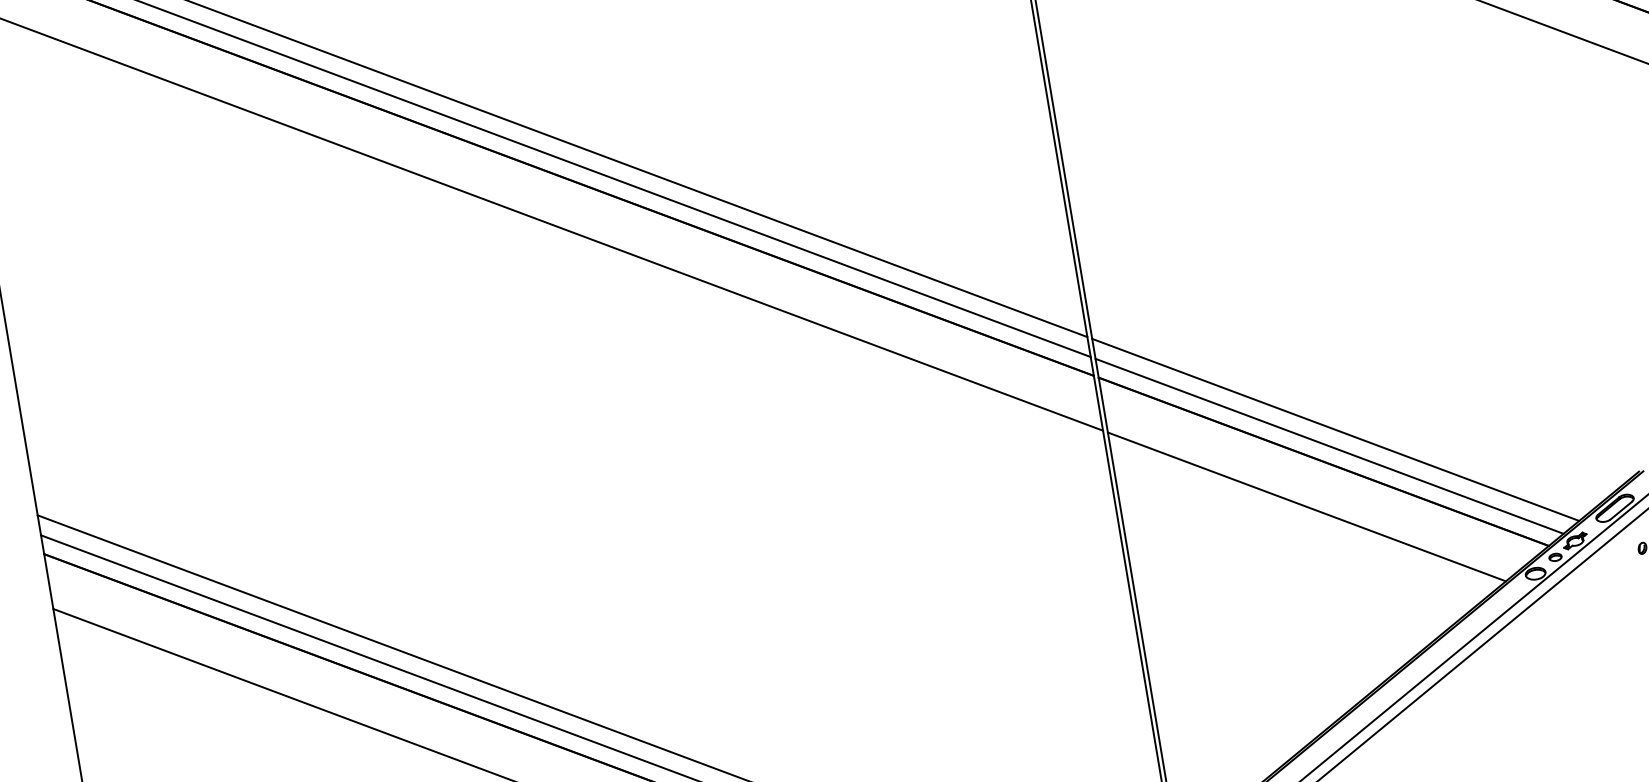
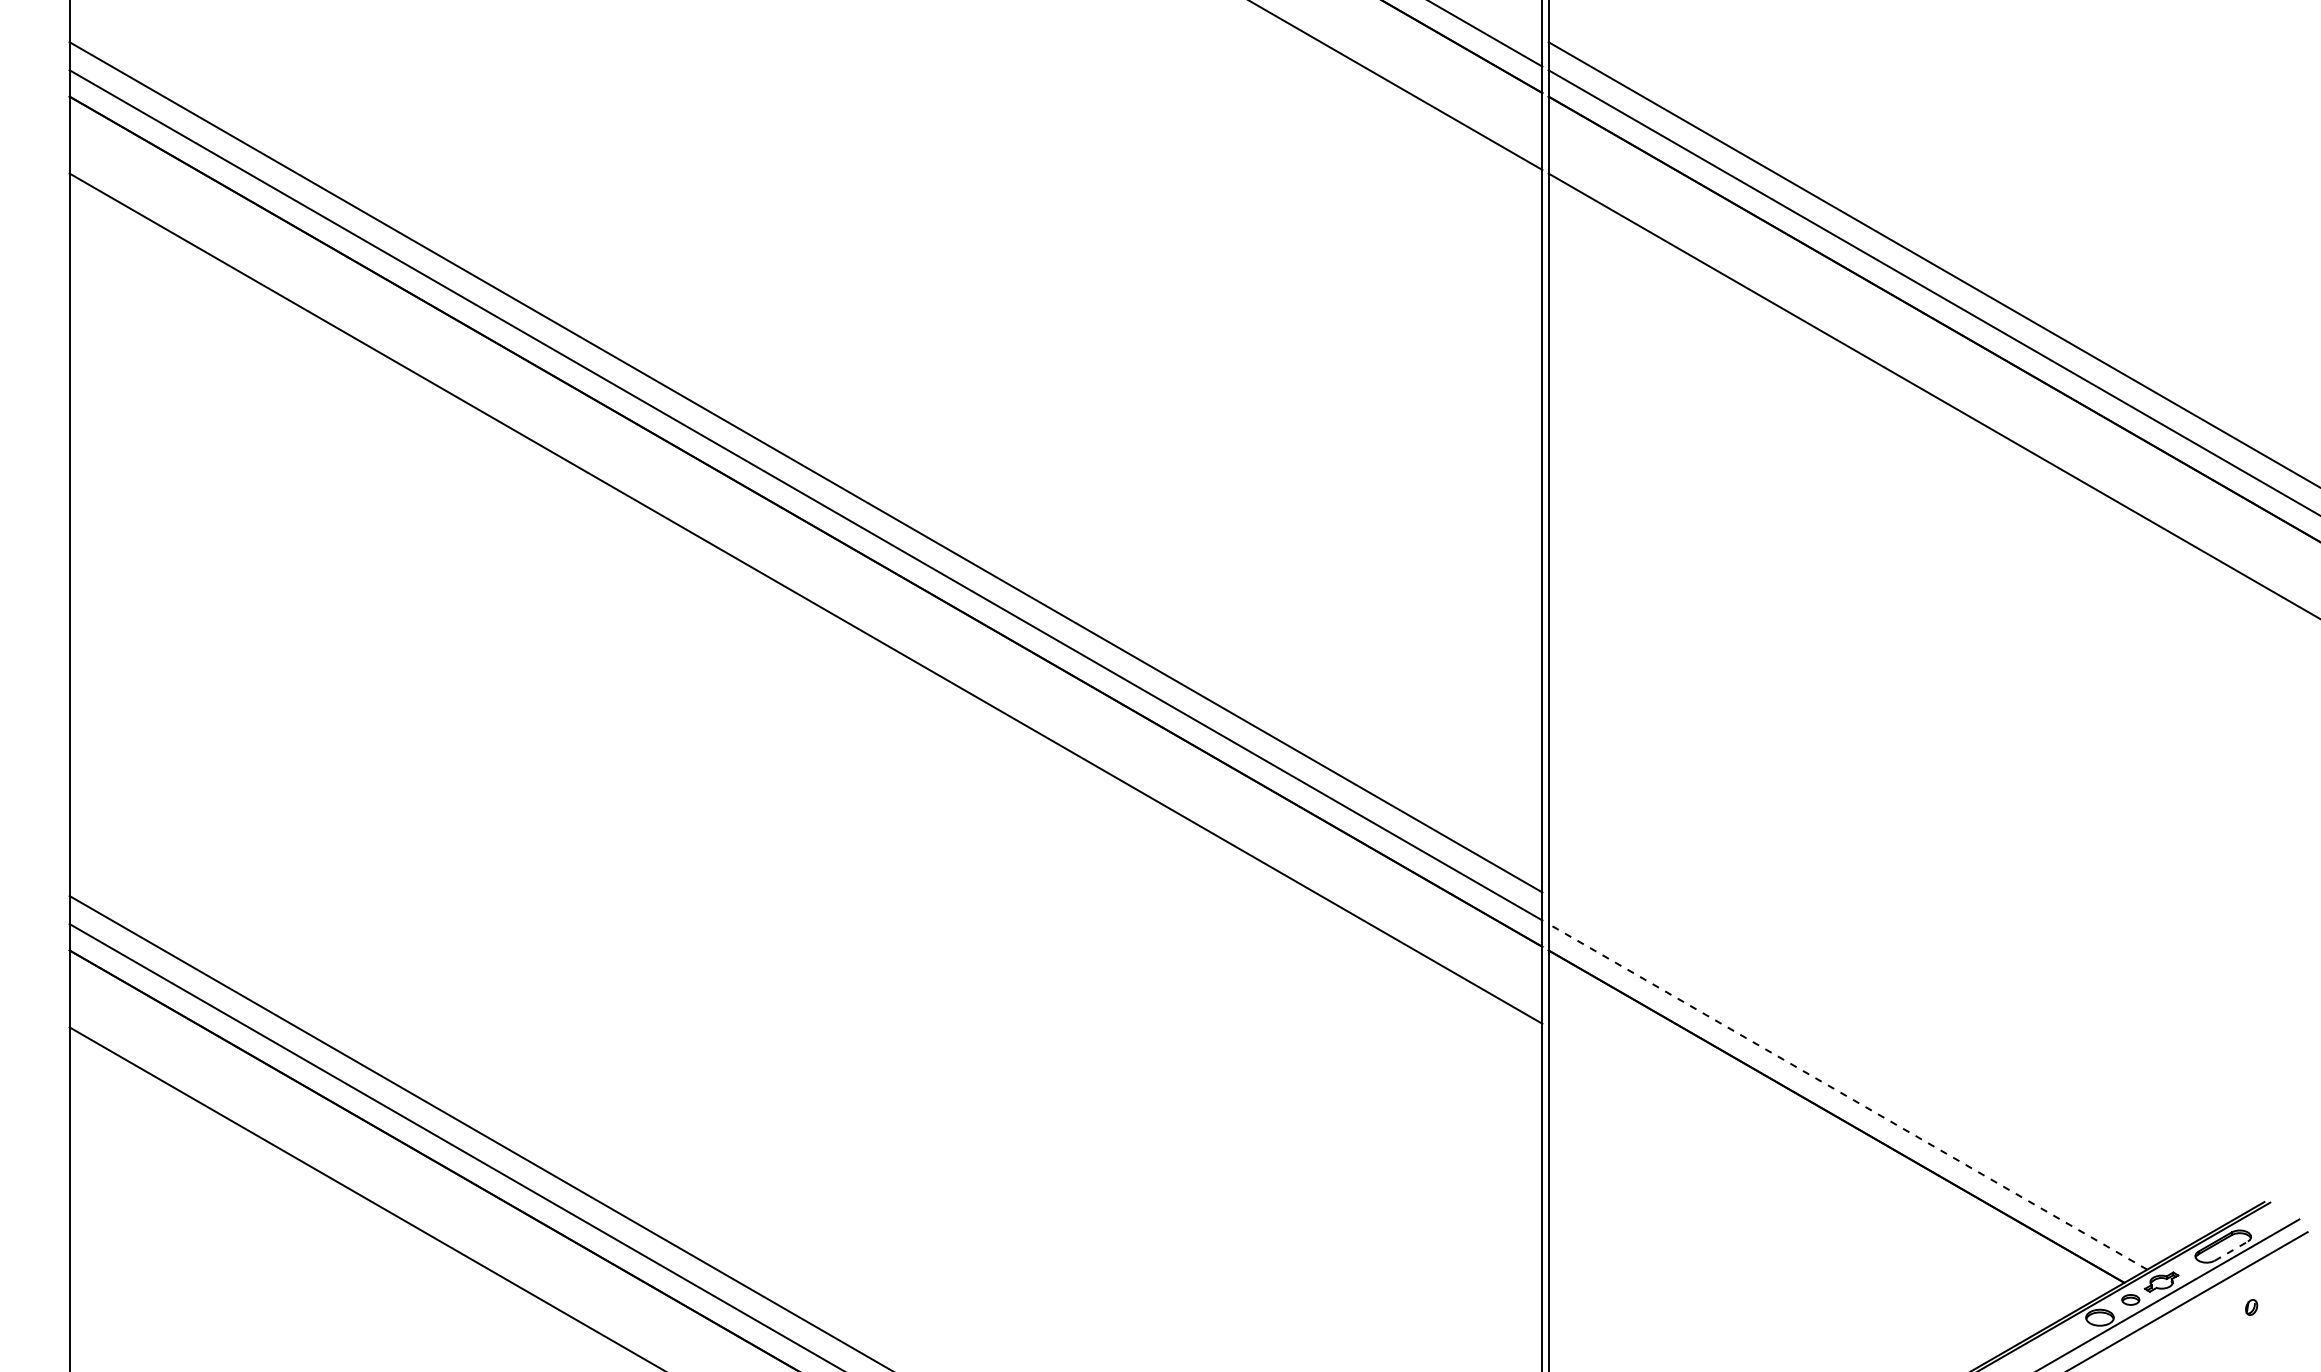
line: (1335, 429) -> (1859, 1075), removed
line: (1329, 446) -> (1847, 1096), solid -> dashed
line: (1306, 507) -> (1802, 1174), removed
line: (1621, 510) -> (2231, 1250), solid -> dashed

